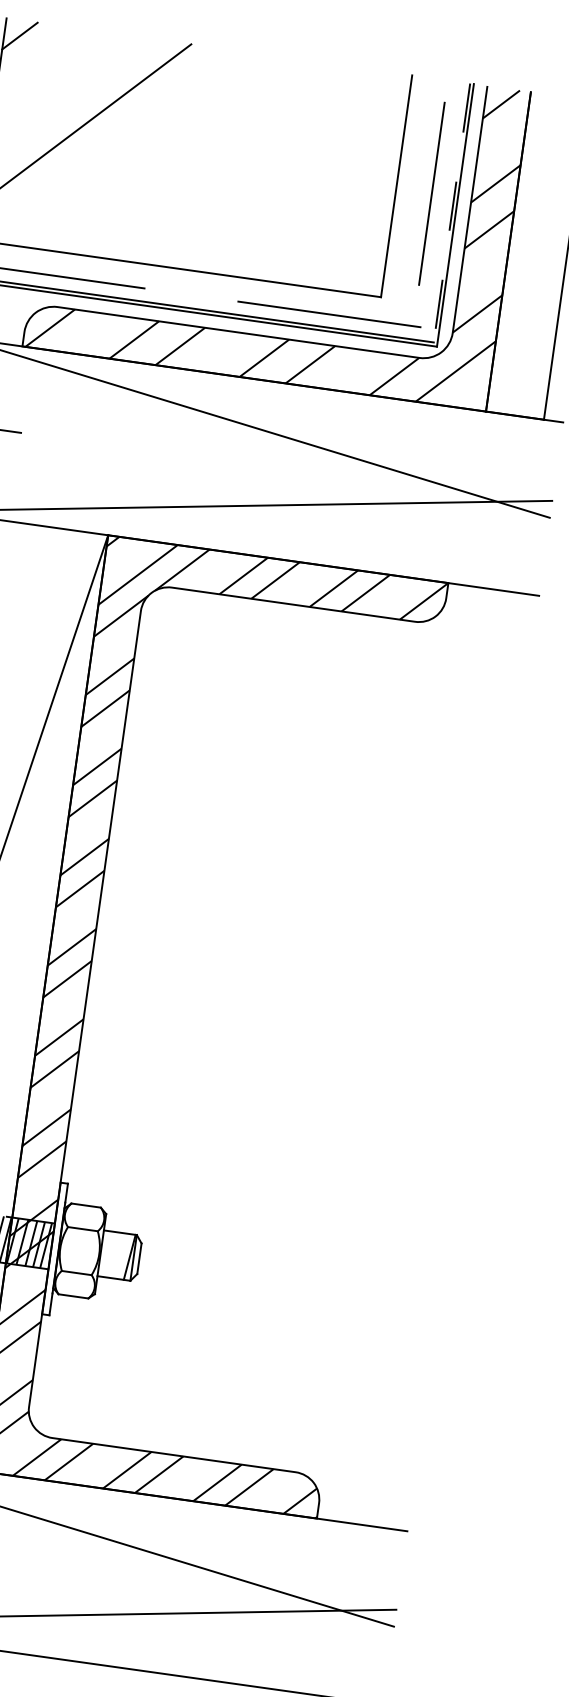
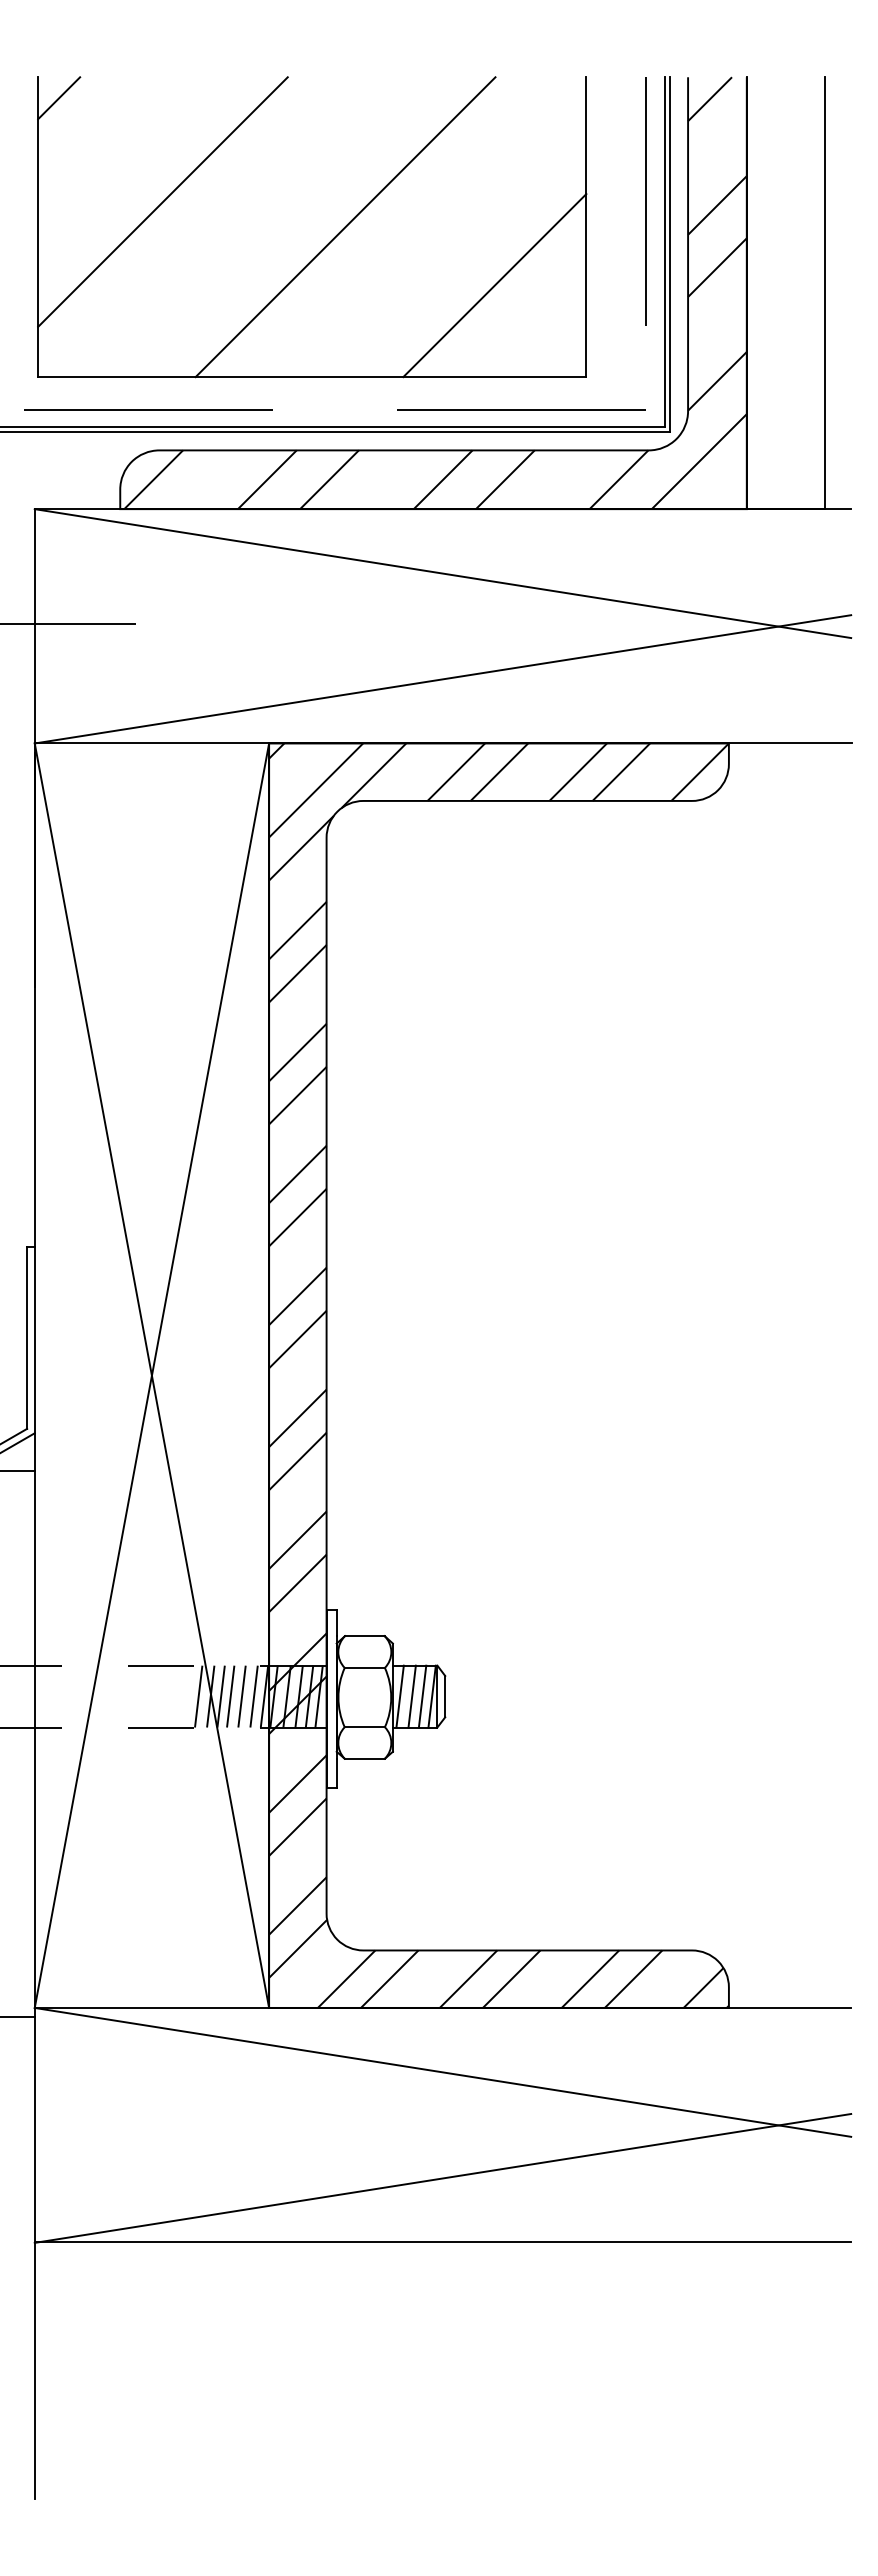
line: (218, 161) -> (345, 227), added
line: (431, 193) -> (645, 201), moved
line: (451, 213) -> (664, 252), dashed -> solid
line: (322, 219) -> (494, 285), added
line: (105, 1253) -> (399, 1696), added
line: (114, 1255) -> (411, 1696), added
line: (122, 1256) -> (422, 1696), added

